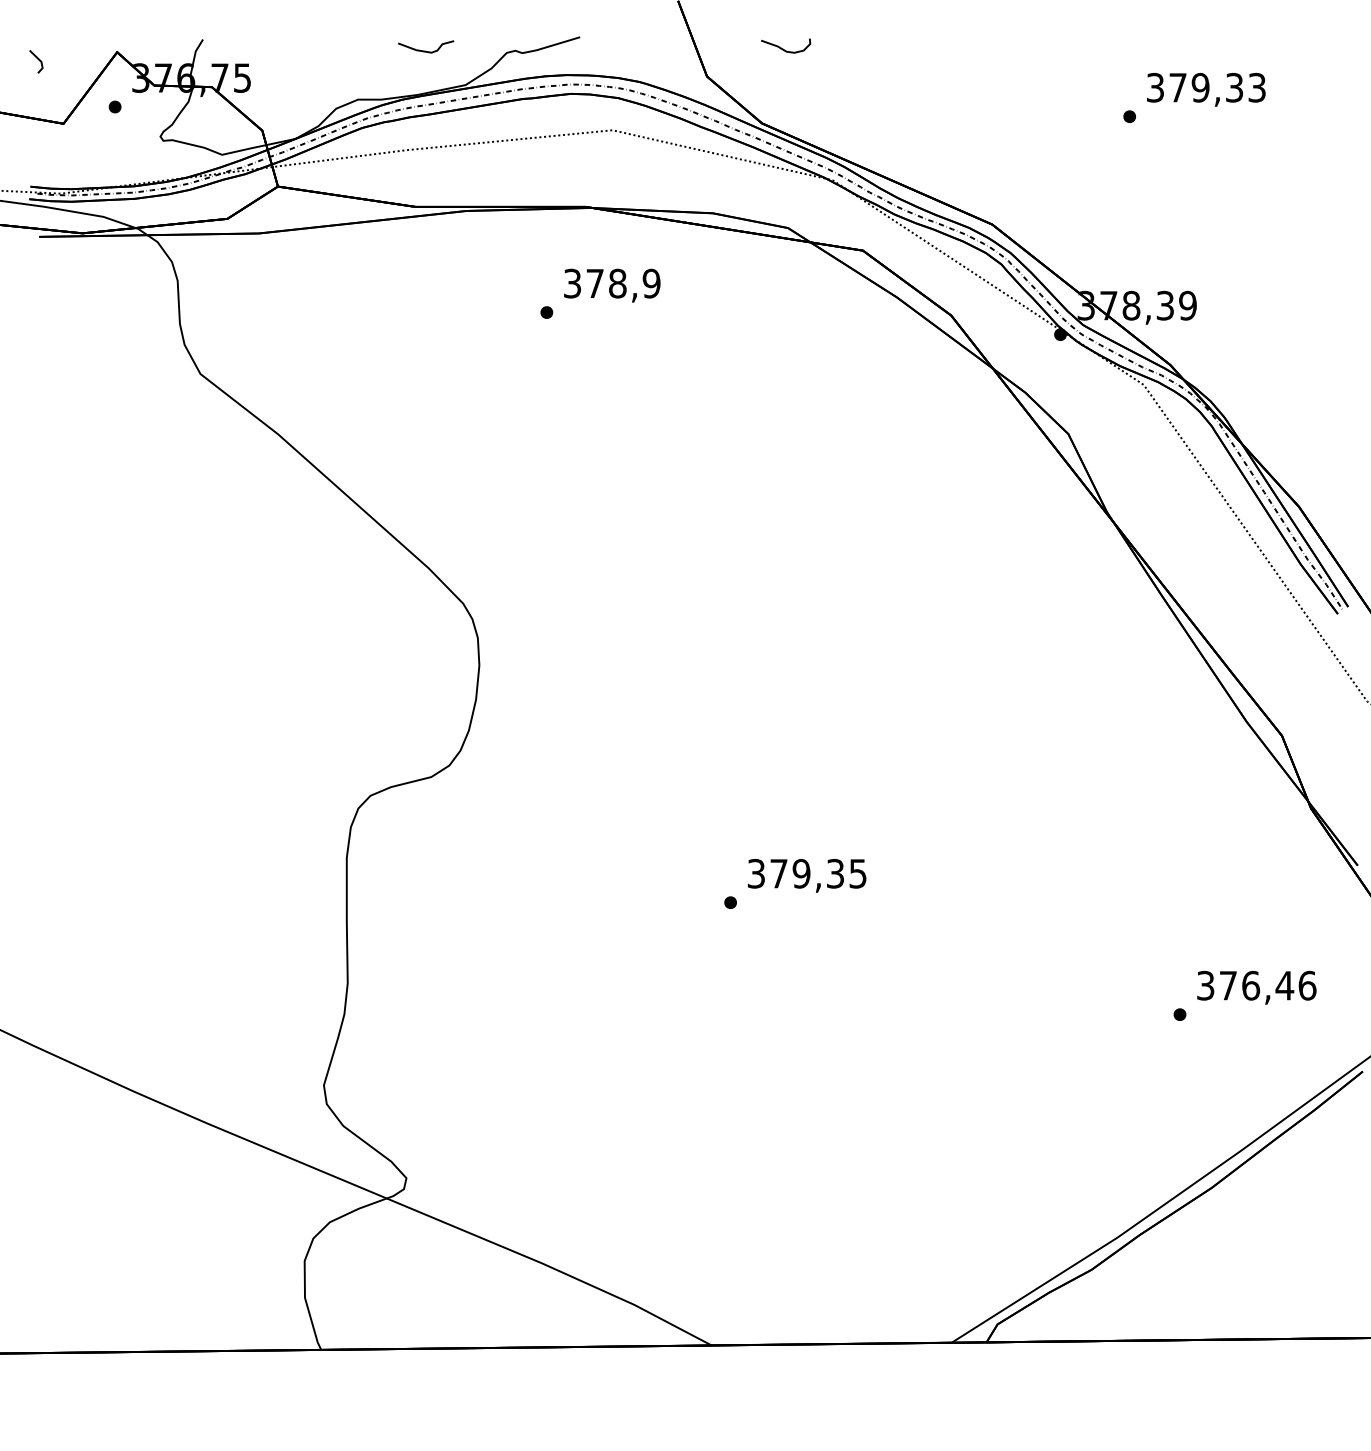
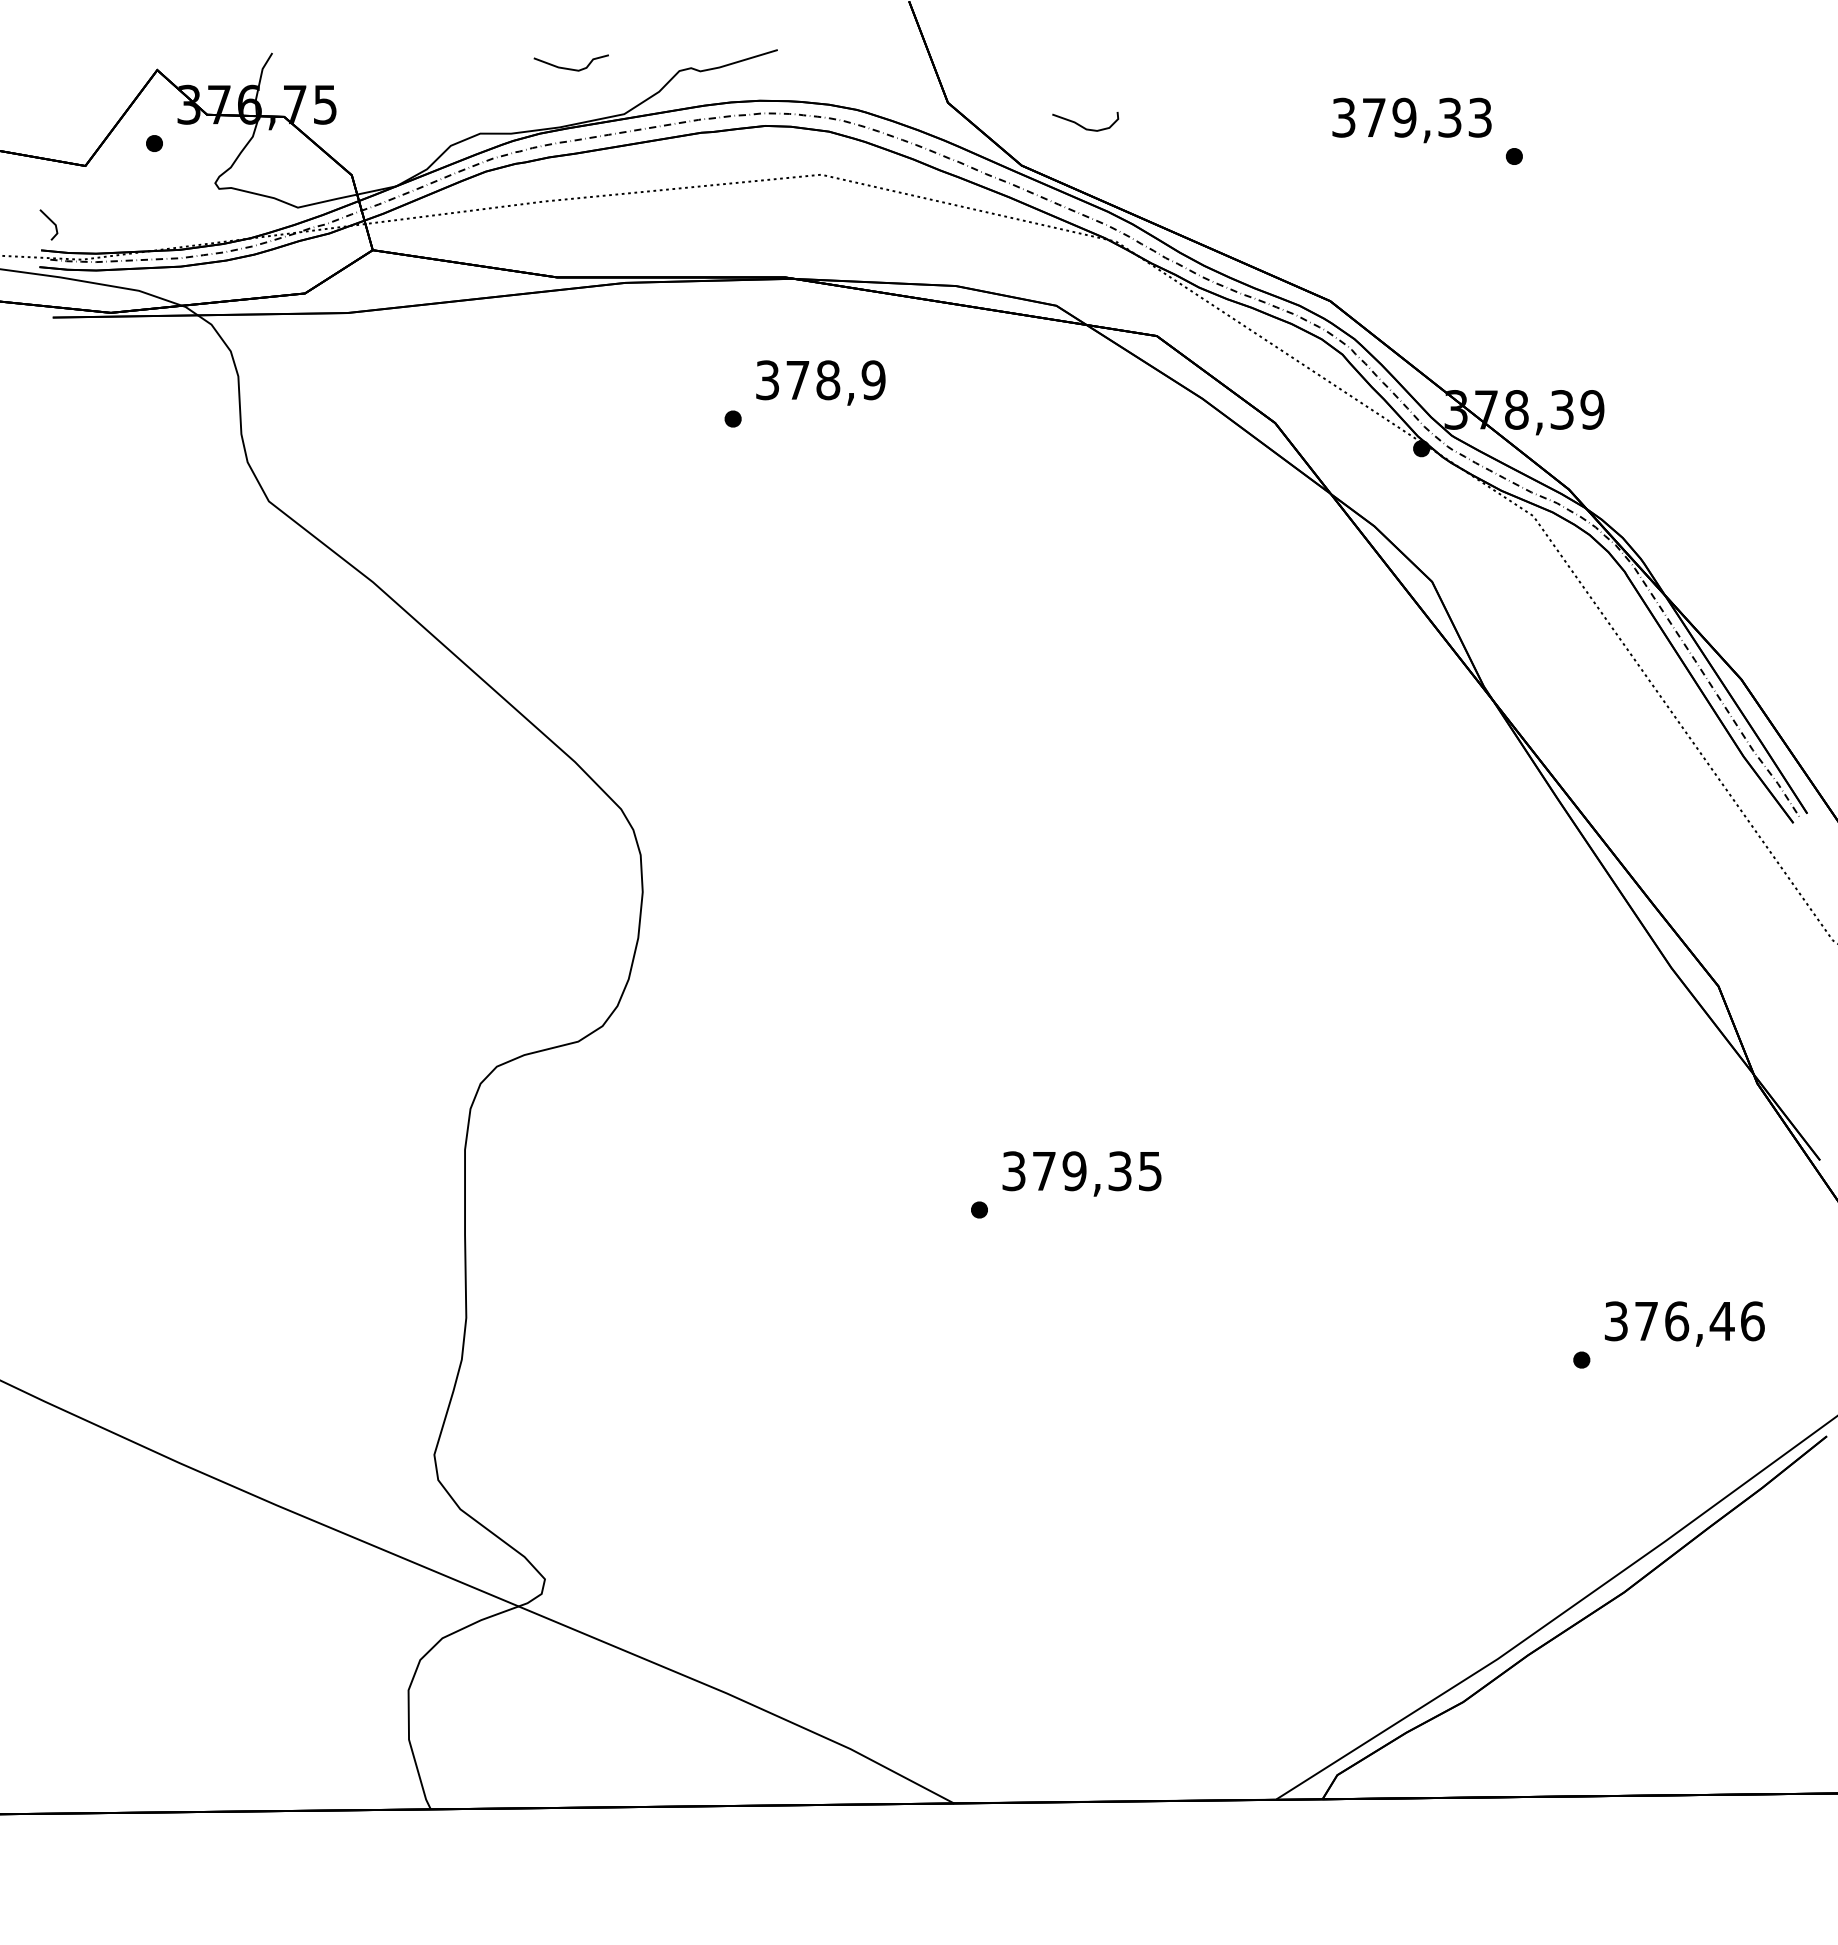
curve: (784, 49) -> (1083, 126), moved
line: (37, 59) -> (50, 221), moved
text: (1205, 89) -> (1411, 120), moved

